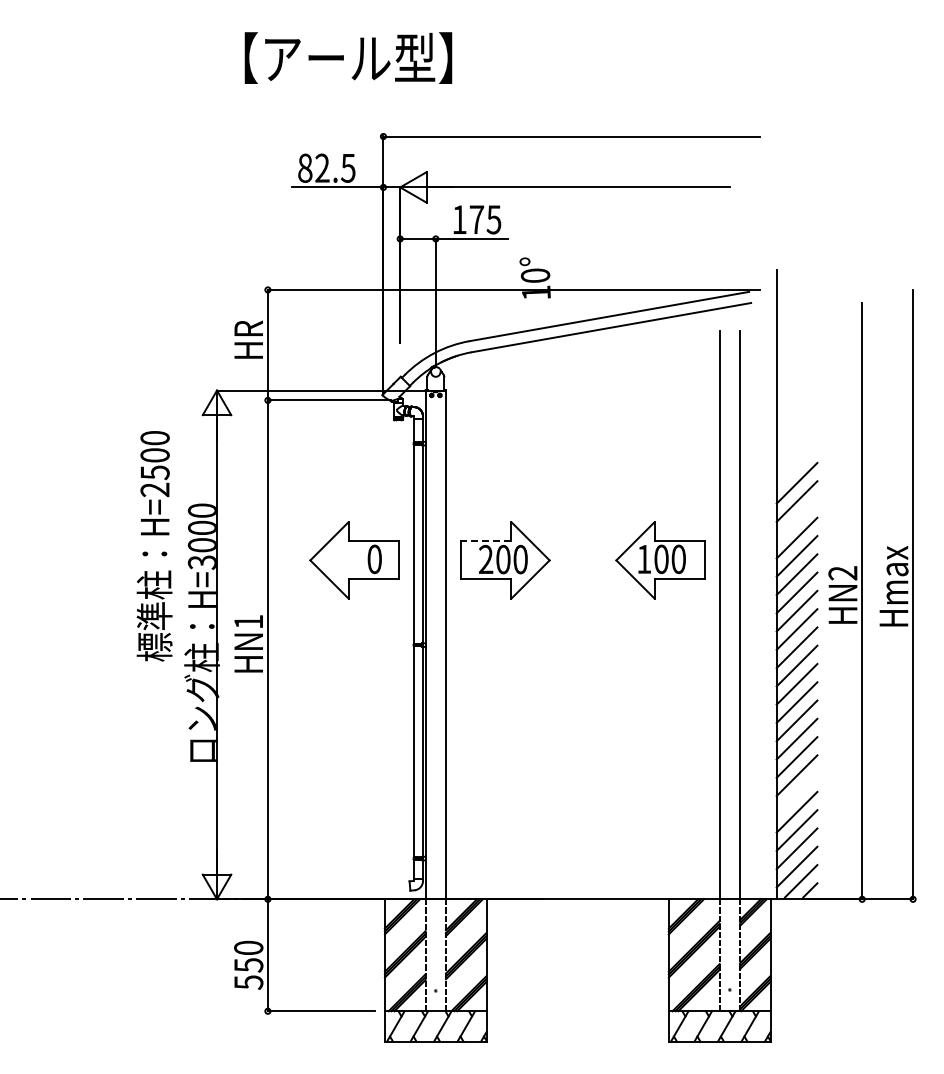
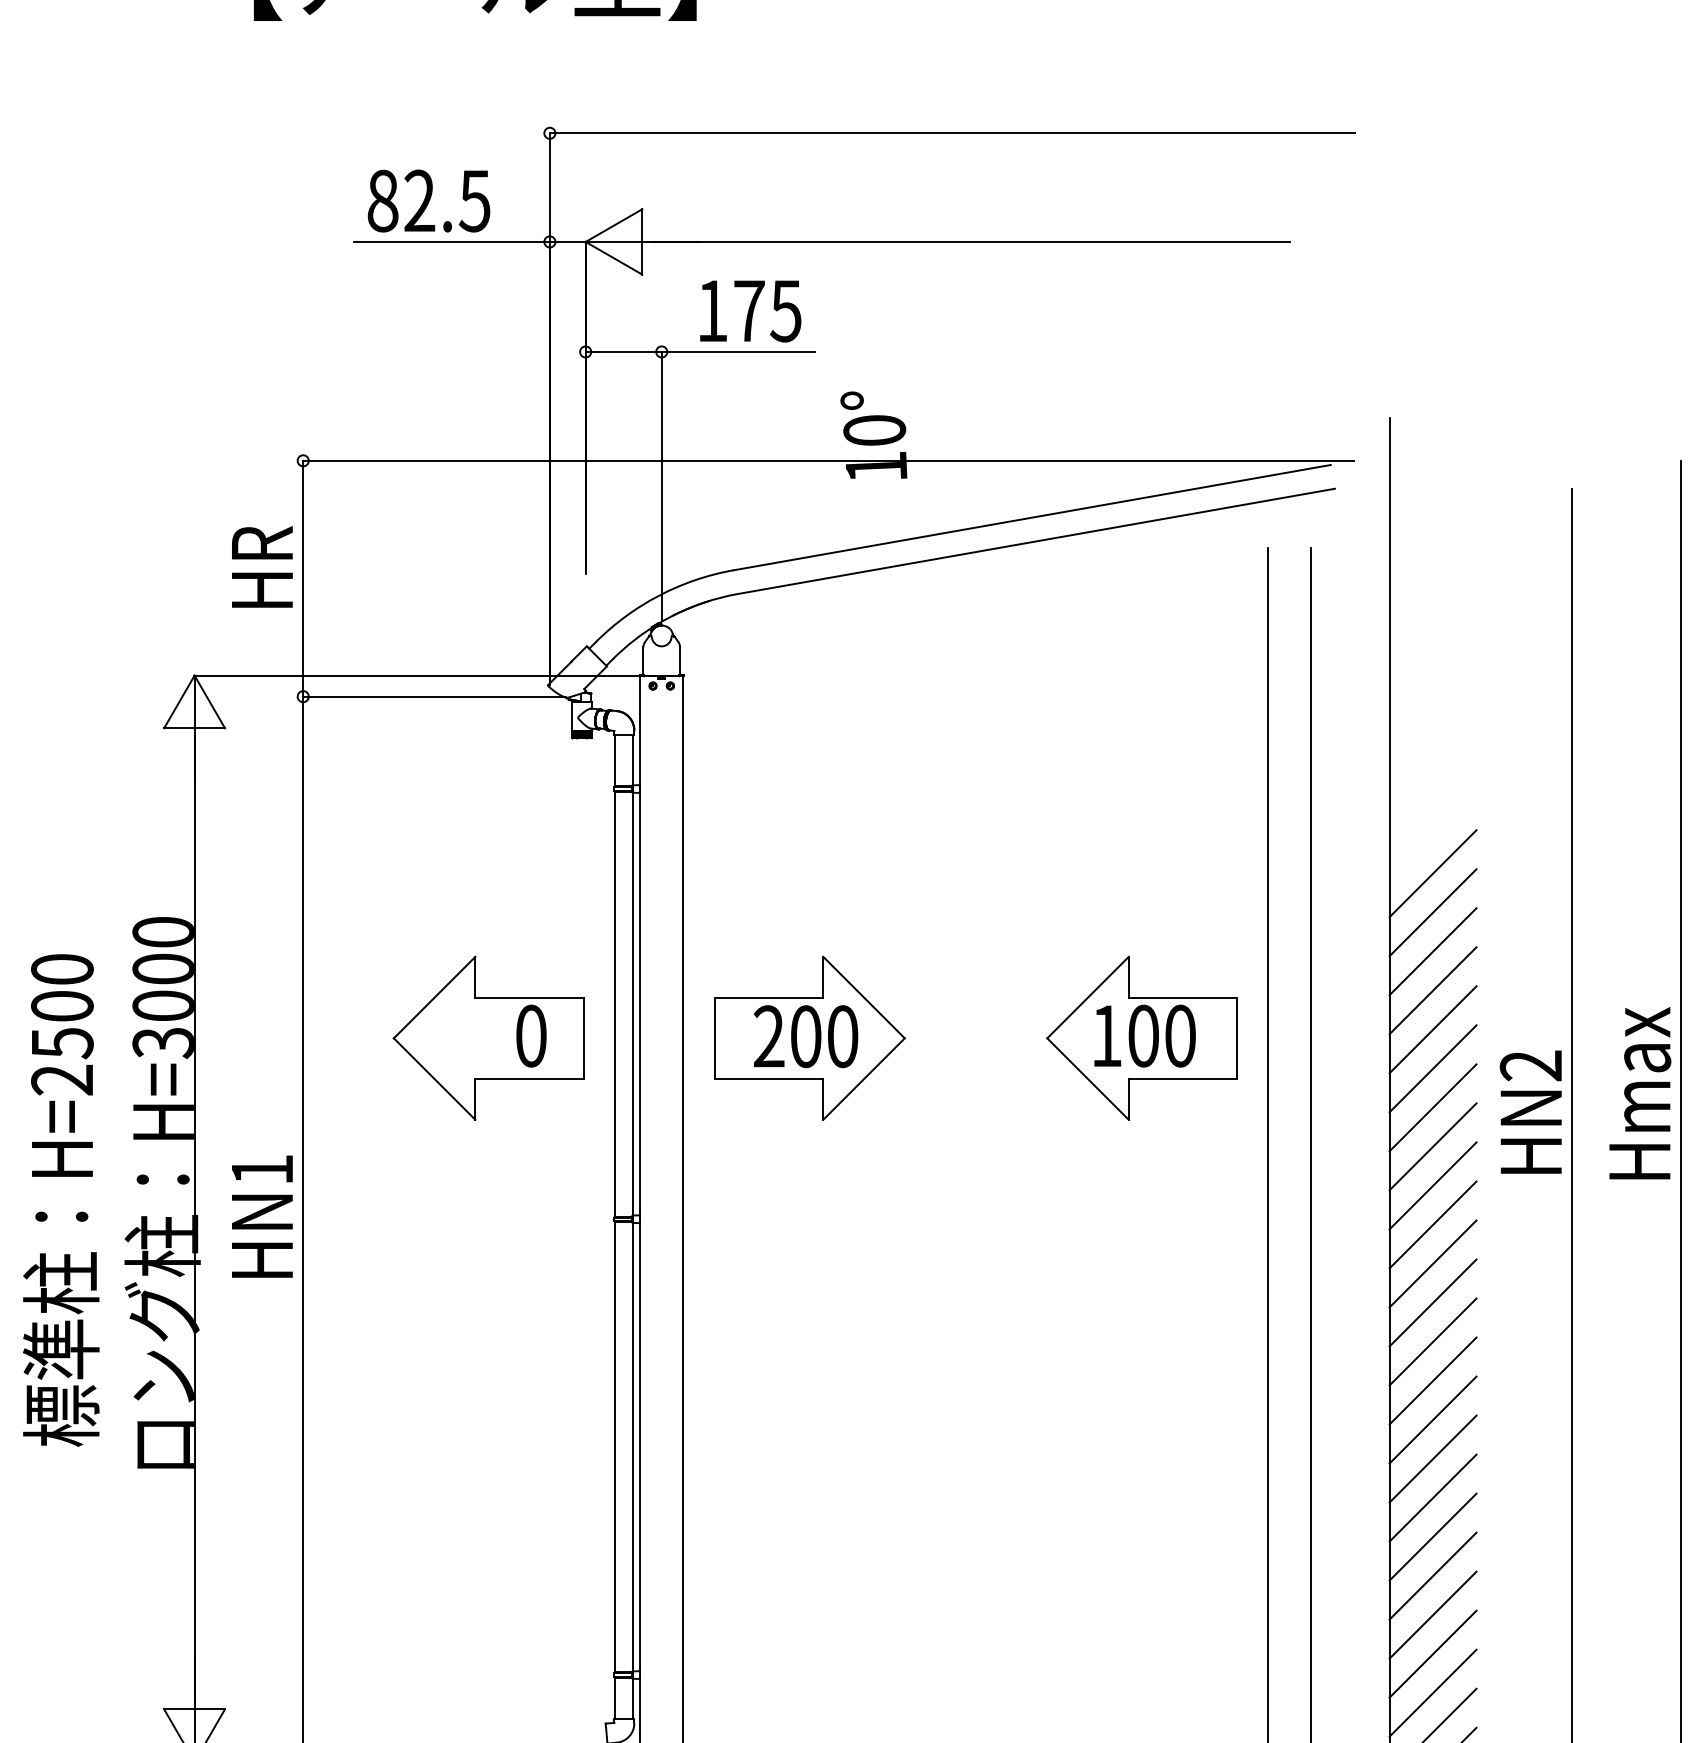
line: (796, 519) -> (1431, 950), added
line: (485, 541) -> (767, 997), dashed -> solid
text: (154, 546) -> (61, 1200), moved
line: (796, 793) -> (1431, 1536), added

